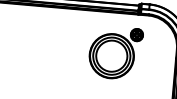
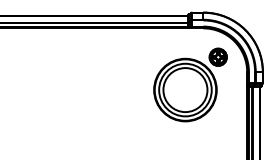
part: (115, 52) -> (190, 84), moved

